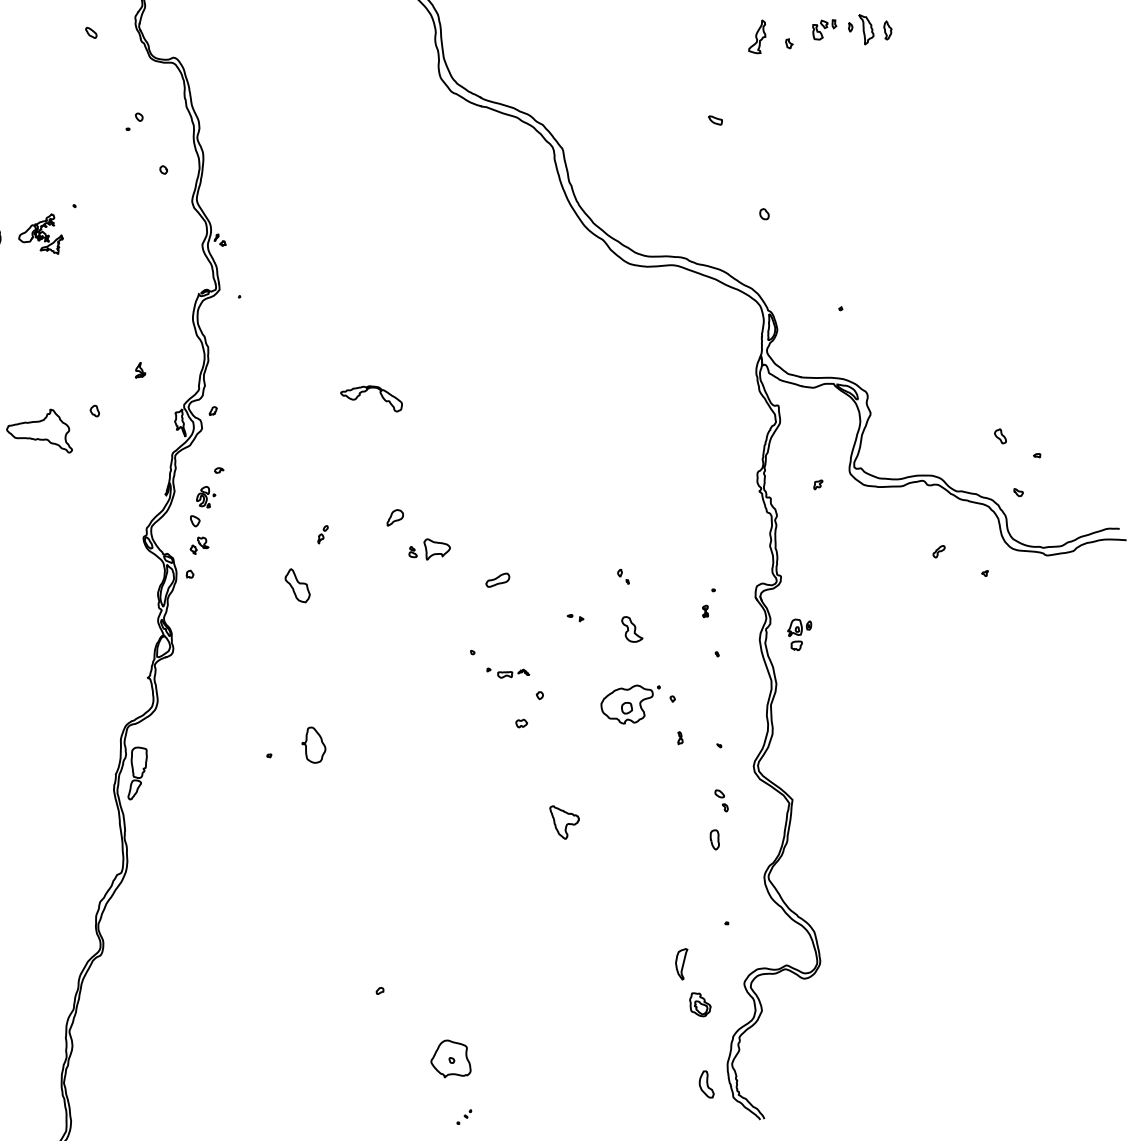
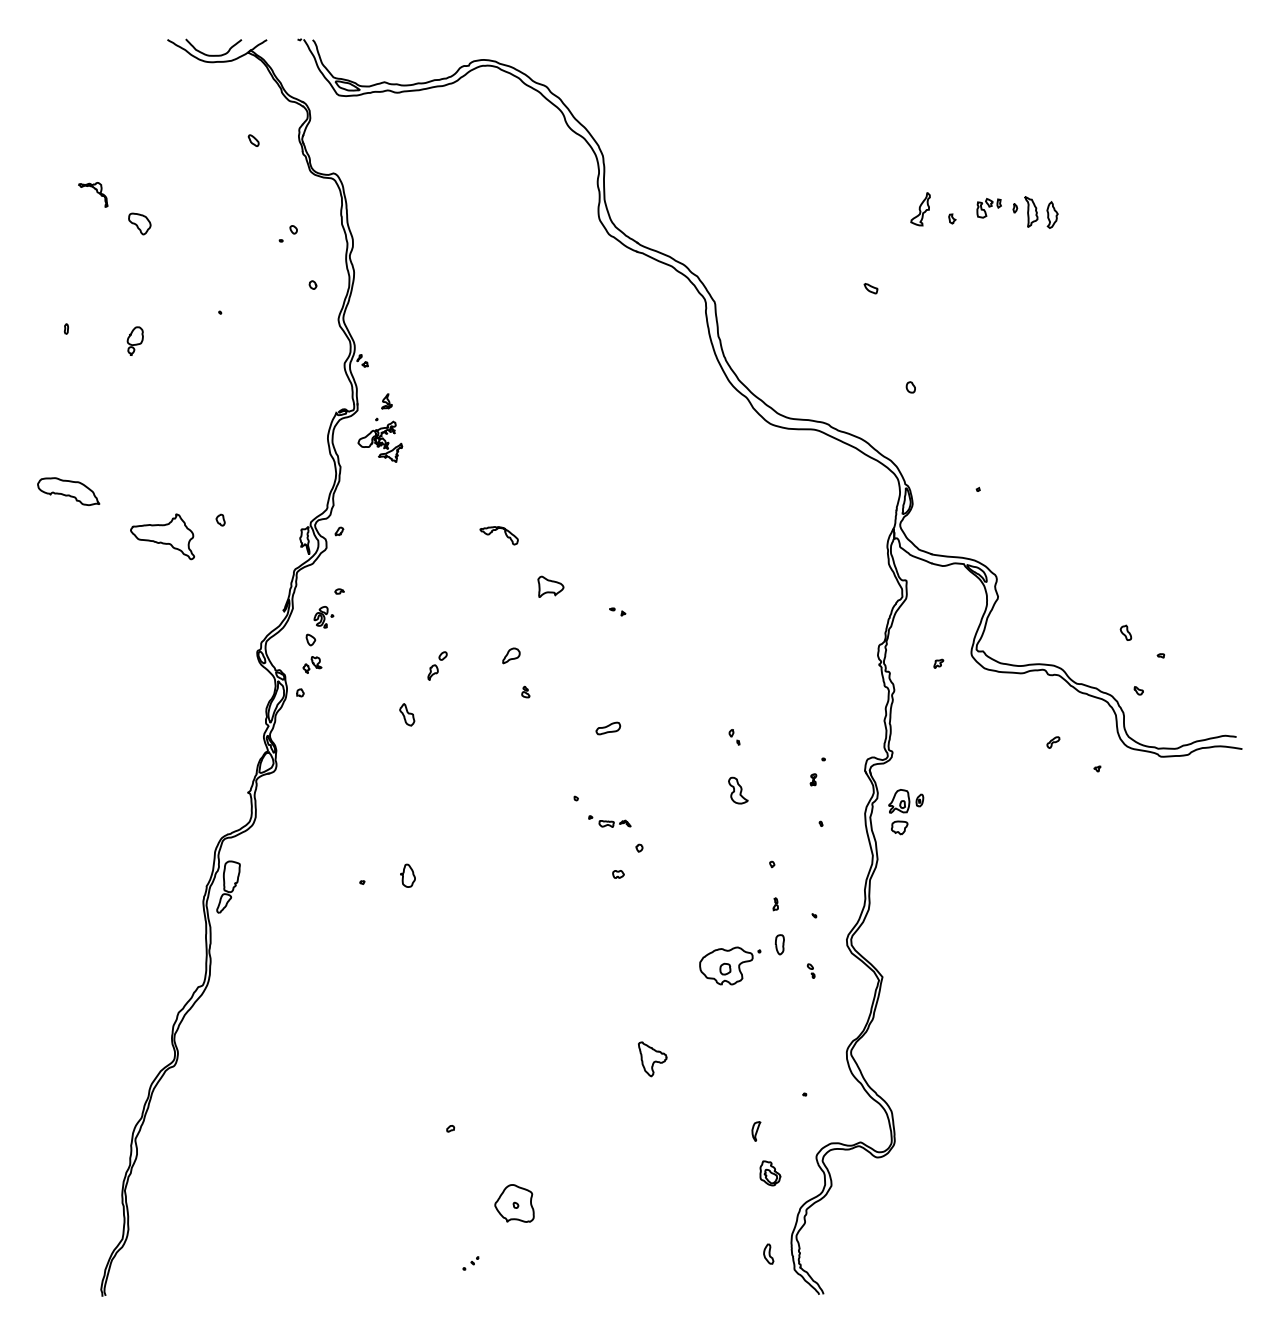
part: (887, 29) -> (1052, 214), size x1.43
part: (40, 235) -> (380, 441), moved
part: (139, 370) -> (386, 401), moved
part: (370, 399) -> (498, 535), size x0.62
part: (322, 534) -> (437, 665), size x1.67
part: (437, 548) -> (550, 586), moved
part: (297, 585) -> (407, 714), size x0.62
part: (575, 617) -> (617, 611), moved
part: (800, 634) -> (906, 812), size x1.43
part: (631, 704) -> (730, 965), moved
part: (313, 744) -> (407, 875), size x0.62
part: (720, 800) -> (810, 970), size x0.62
part: (565, 822) -> (652, 1059), moved
part: (714, 839) -> (779, 944), moved
part: (682, 964) -> (756, 1131), size x0.62
part: (706, 1083) -> (768, 1253), size x0.71
part: (463, 1117) -> (470, 1263), moved

